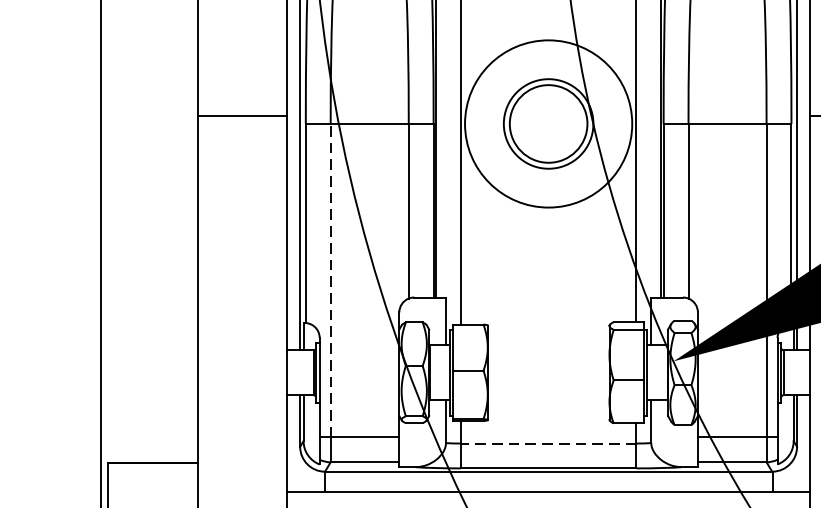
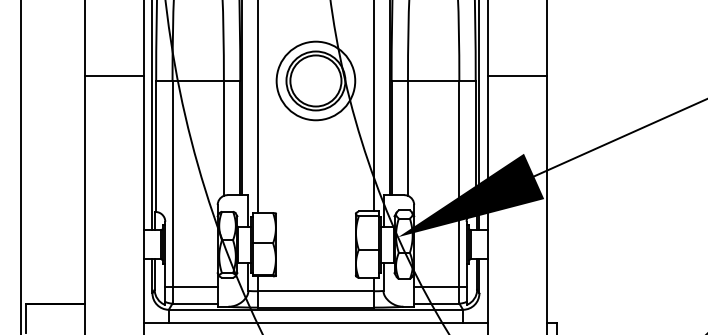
circle: (547, 123) -> (315, 80), size x0.71
line: (330, 279) -> (172, 183), dashed -> solid
line: (547, 443) -> (315, 291), dashed -> solid

